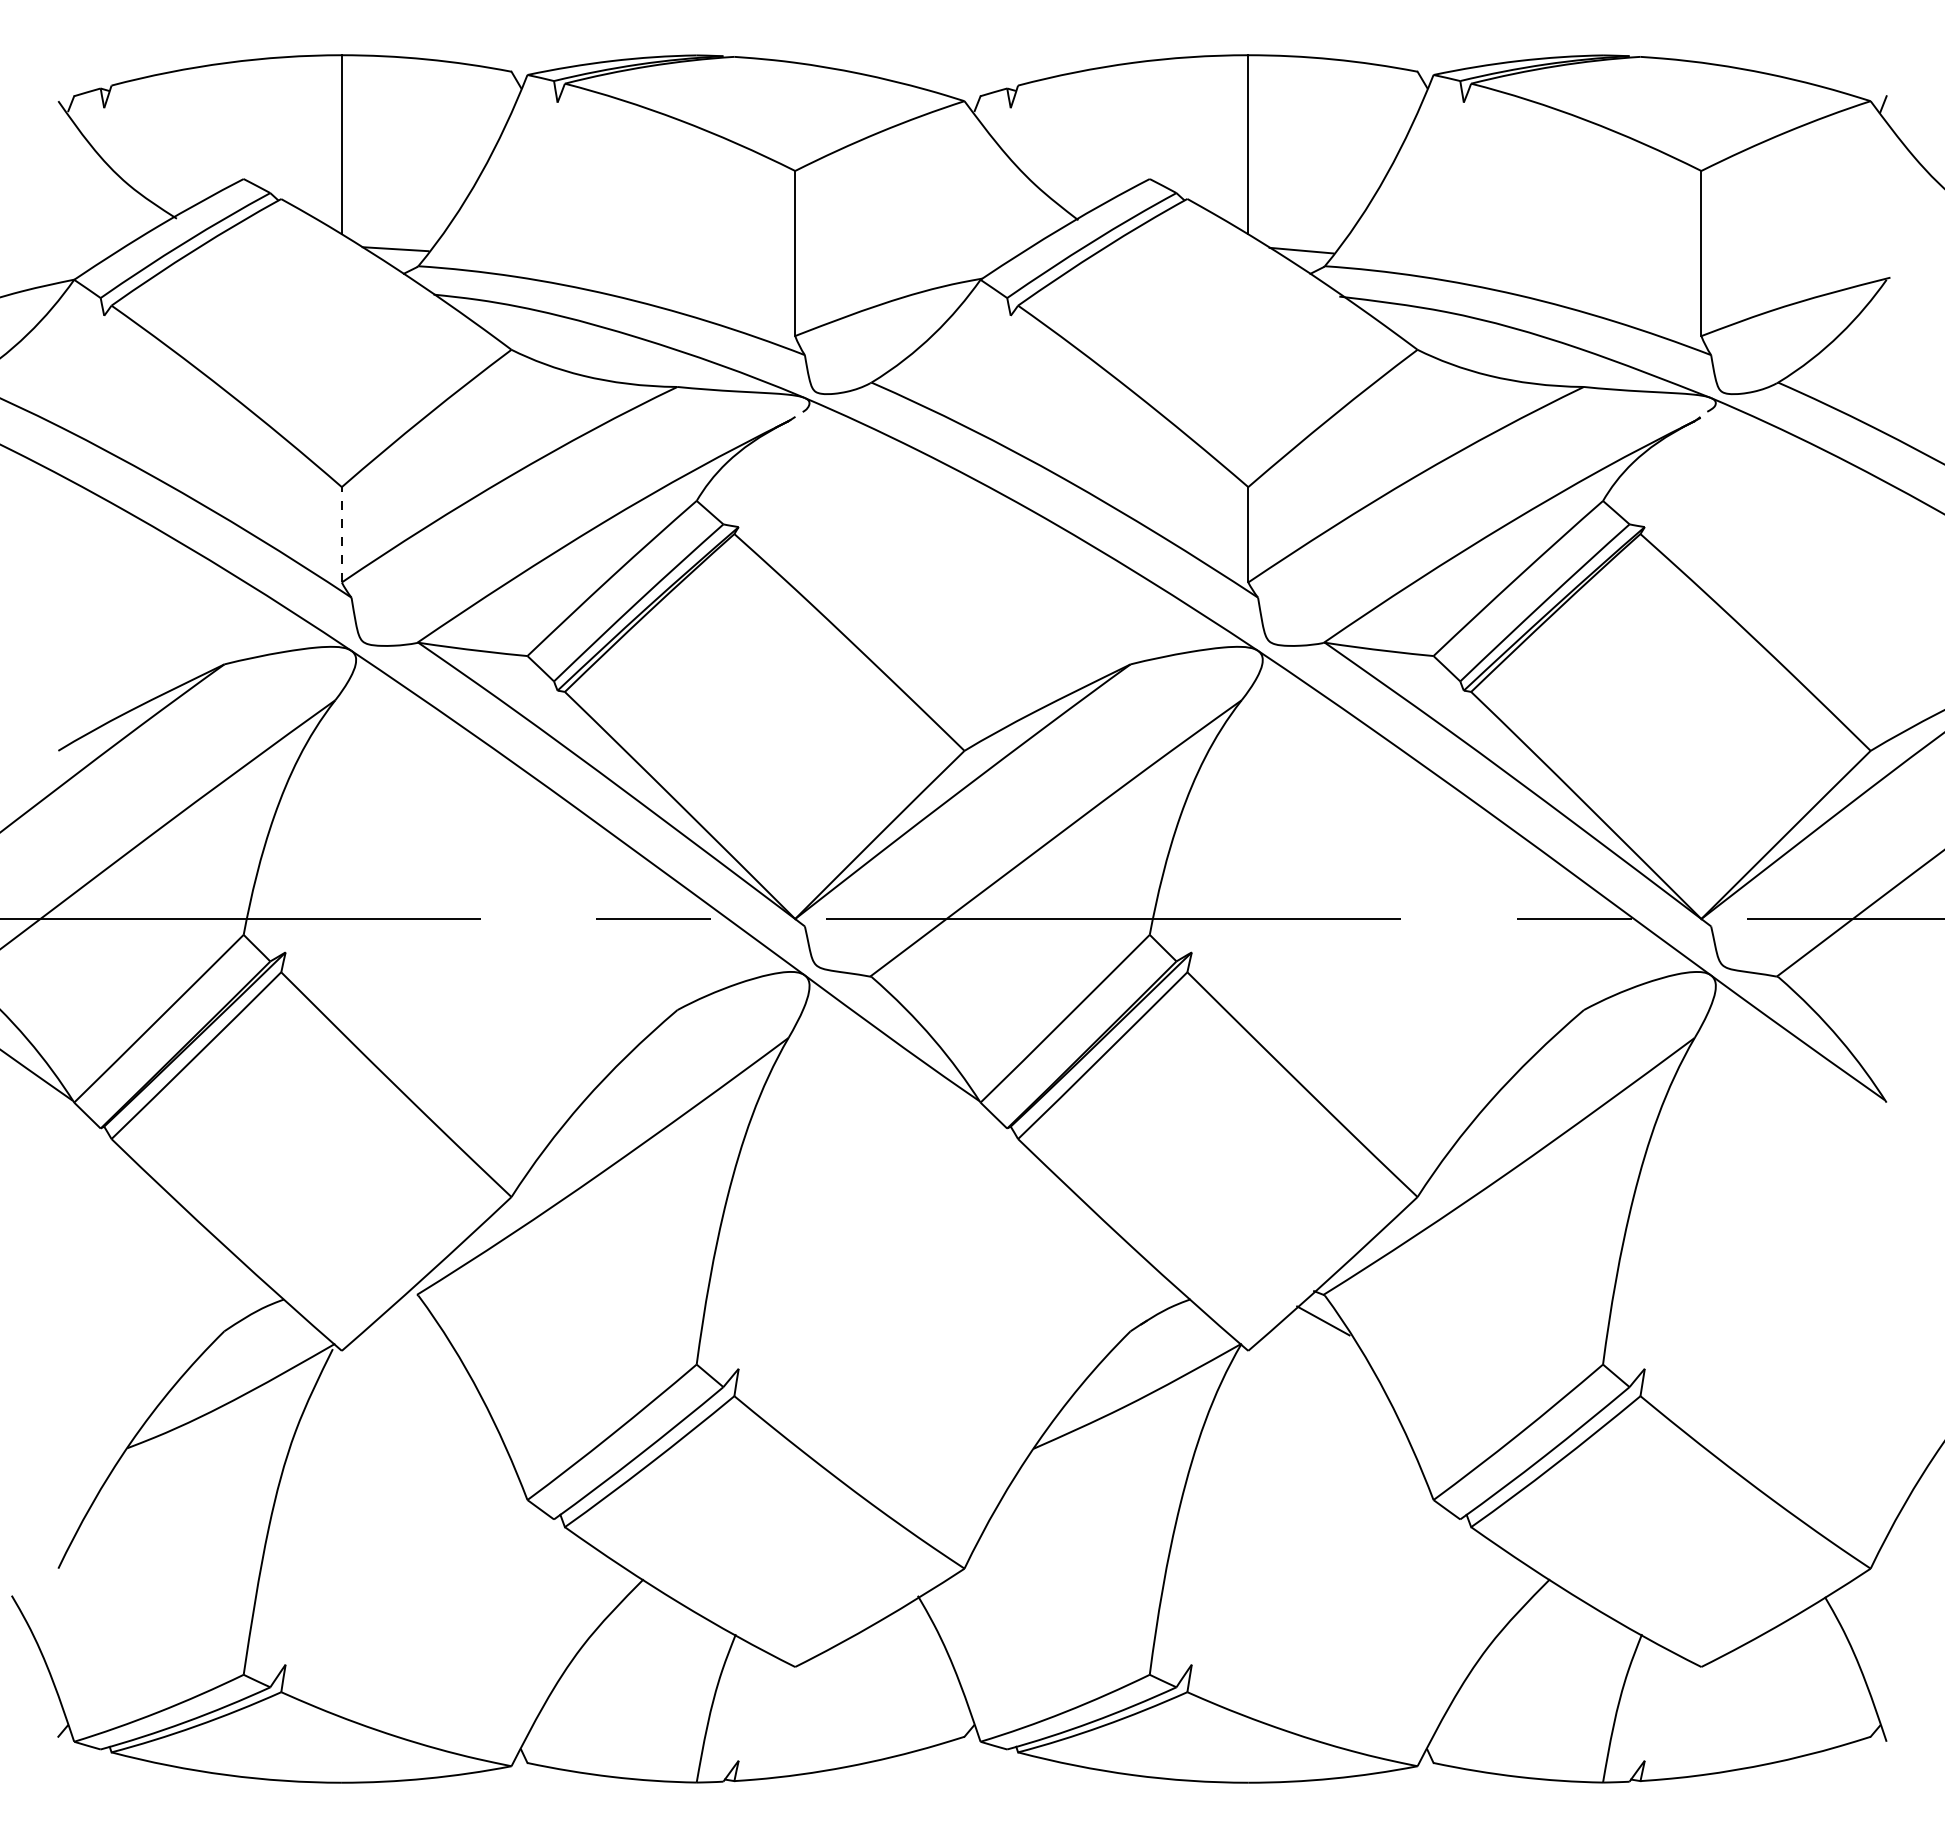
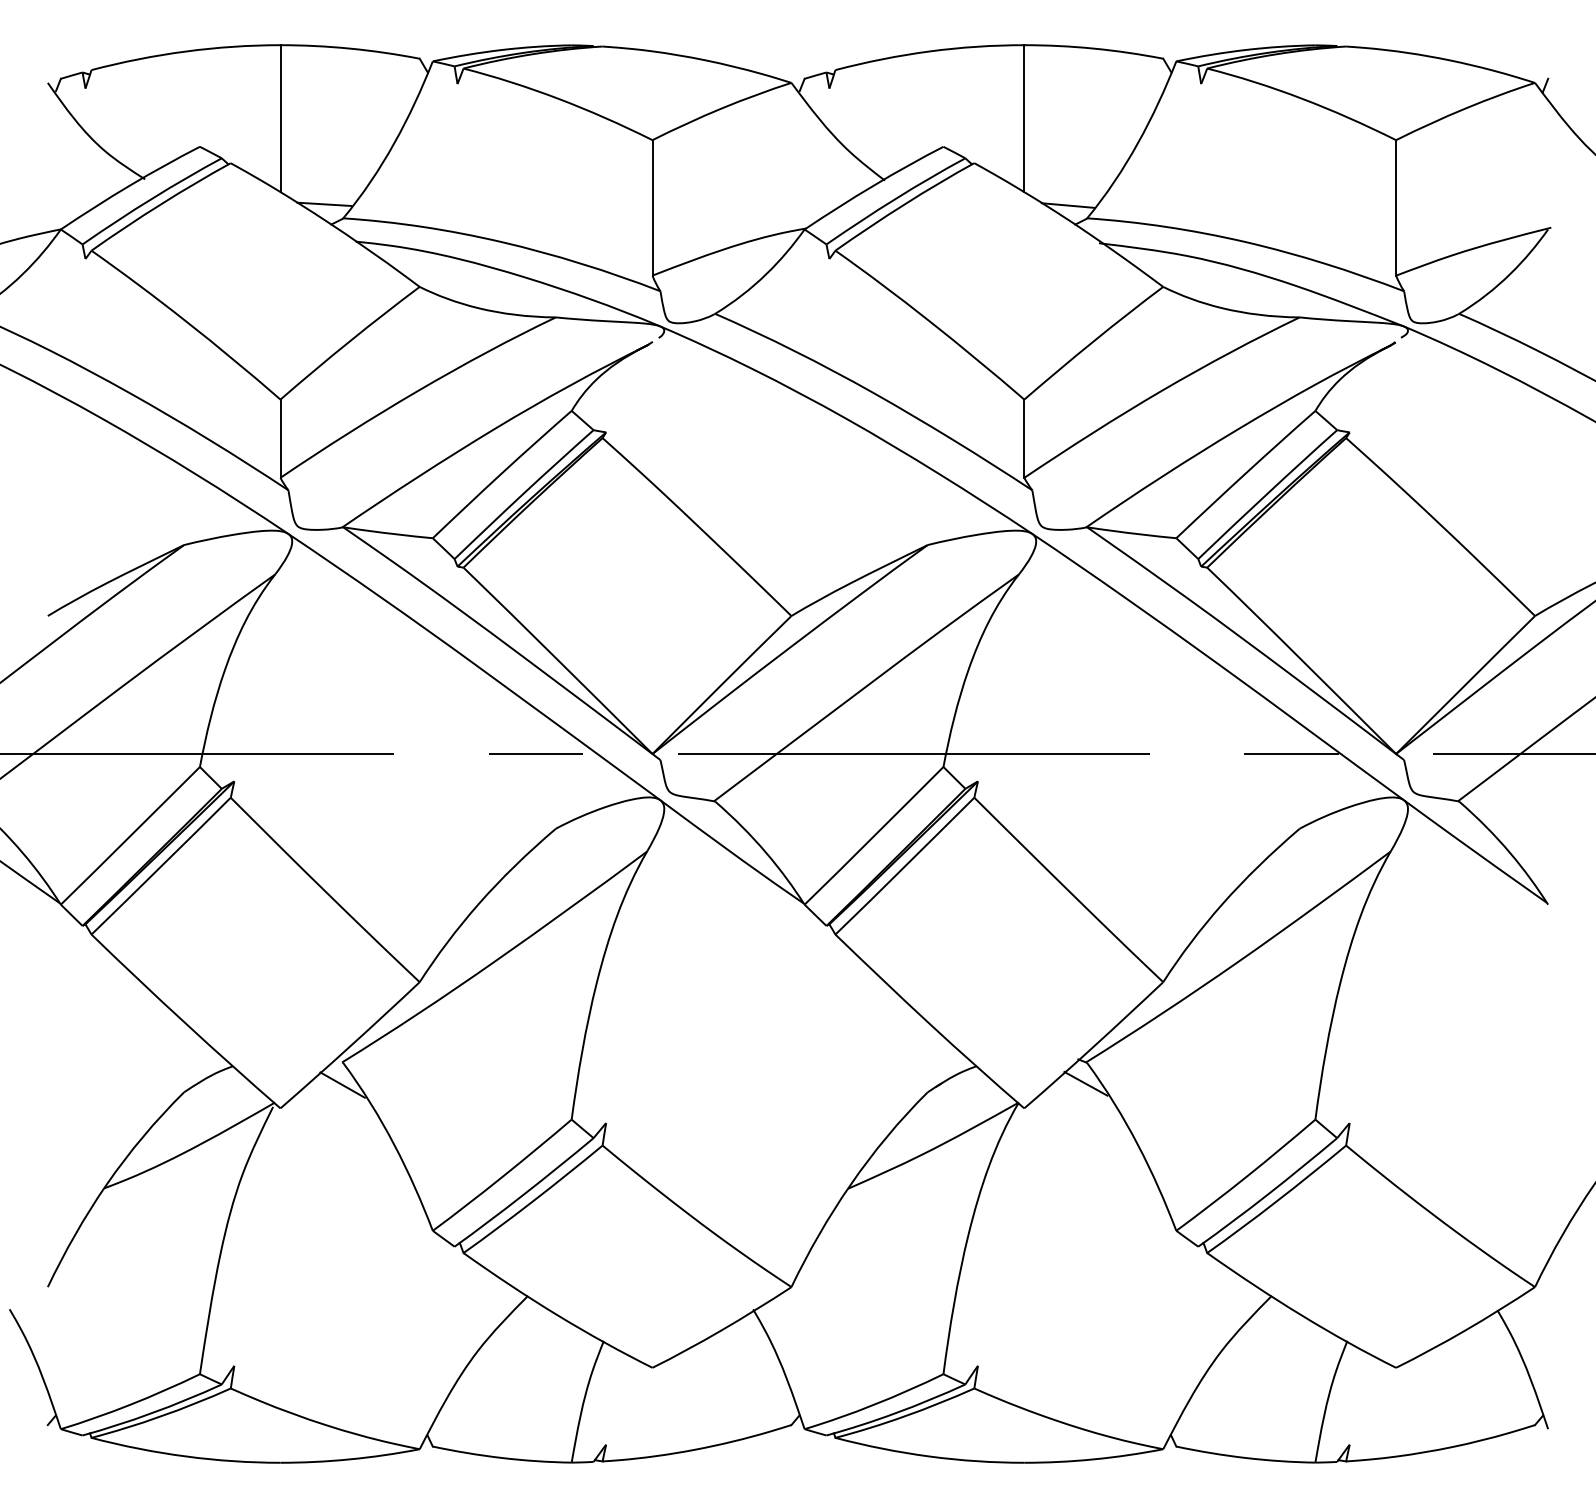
line: (341, 534) -> (280, 438), dashed -> solid
line: (417, 1322) -> (342, 1085), added

